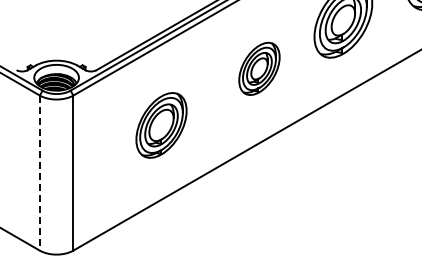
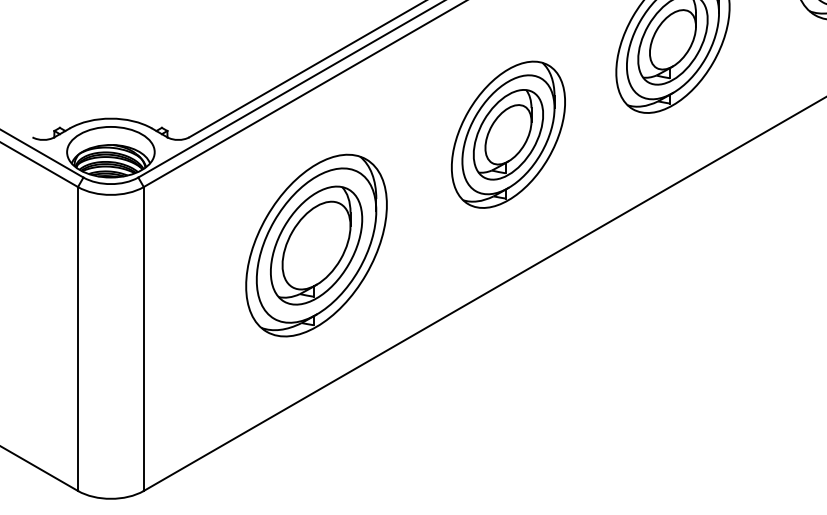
part: (259, 68) -> (508, 134), size x1.43
part: (161, 125) -> (316, 245), size x1.43
line: (39, 173) -> (77, 339), dashed -> solid

